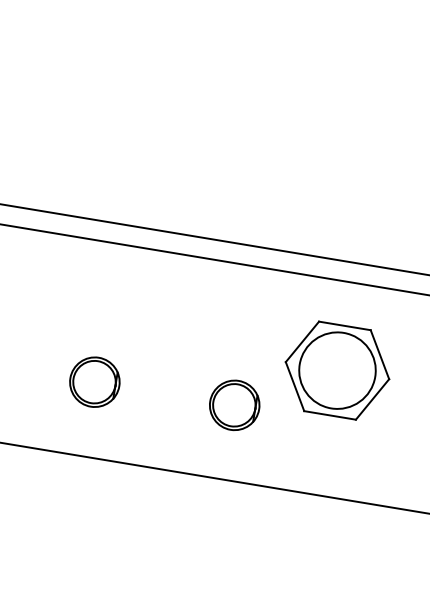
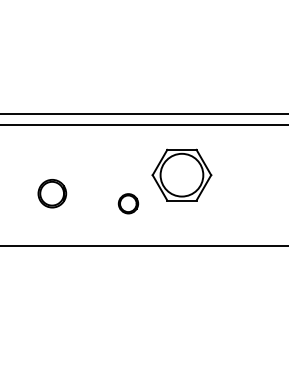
part: (95, 381) -> (52, 193), moved
part: (234, 405) -> (128, 203), size x0.7

